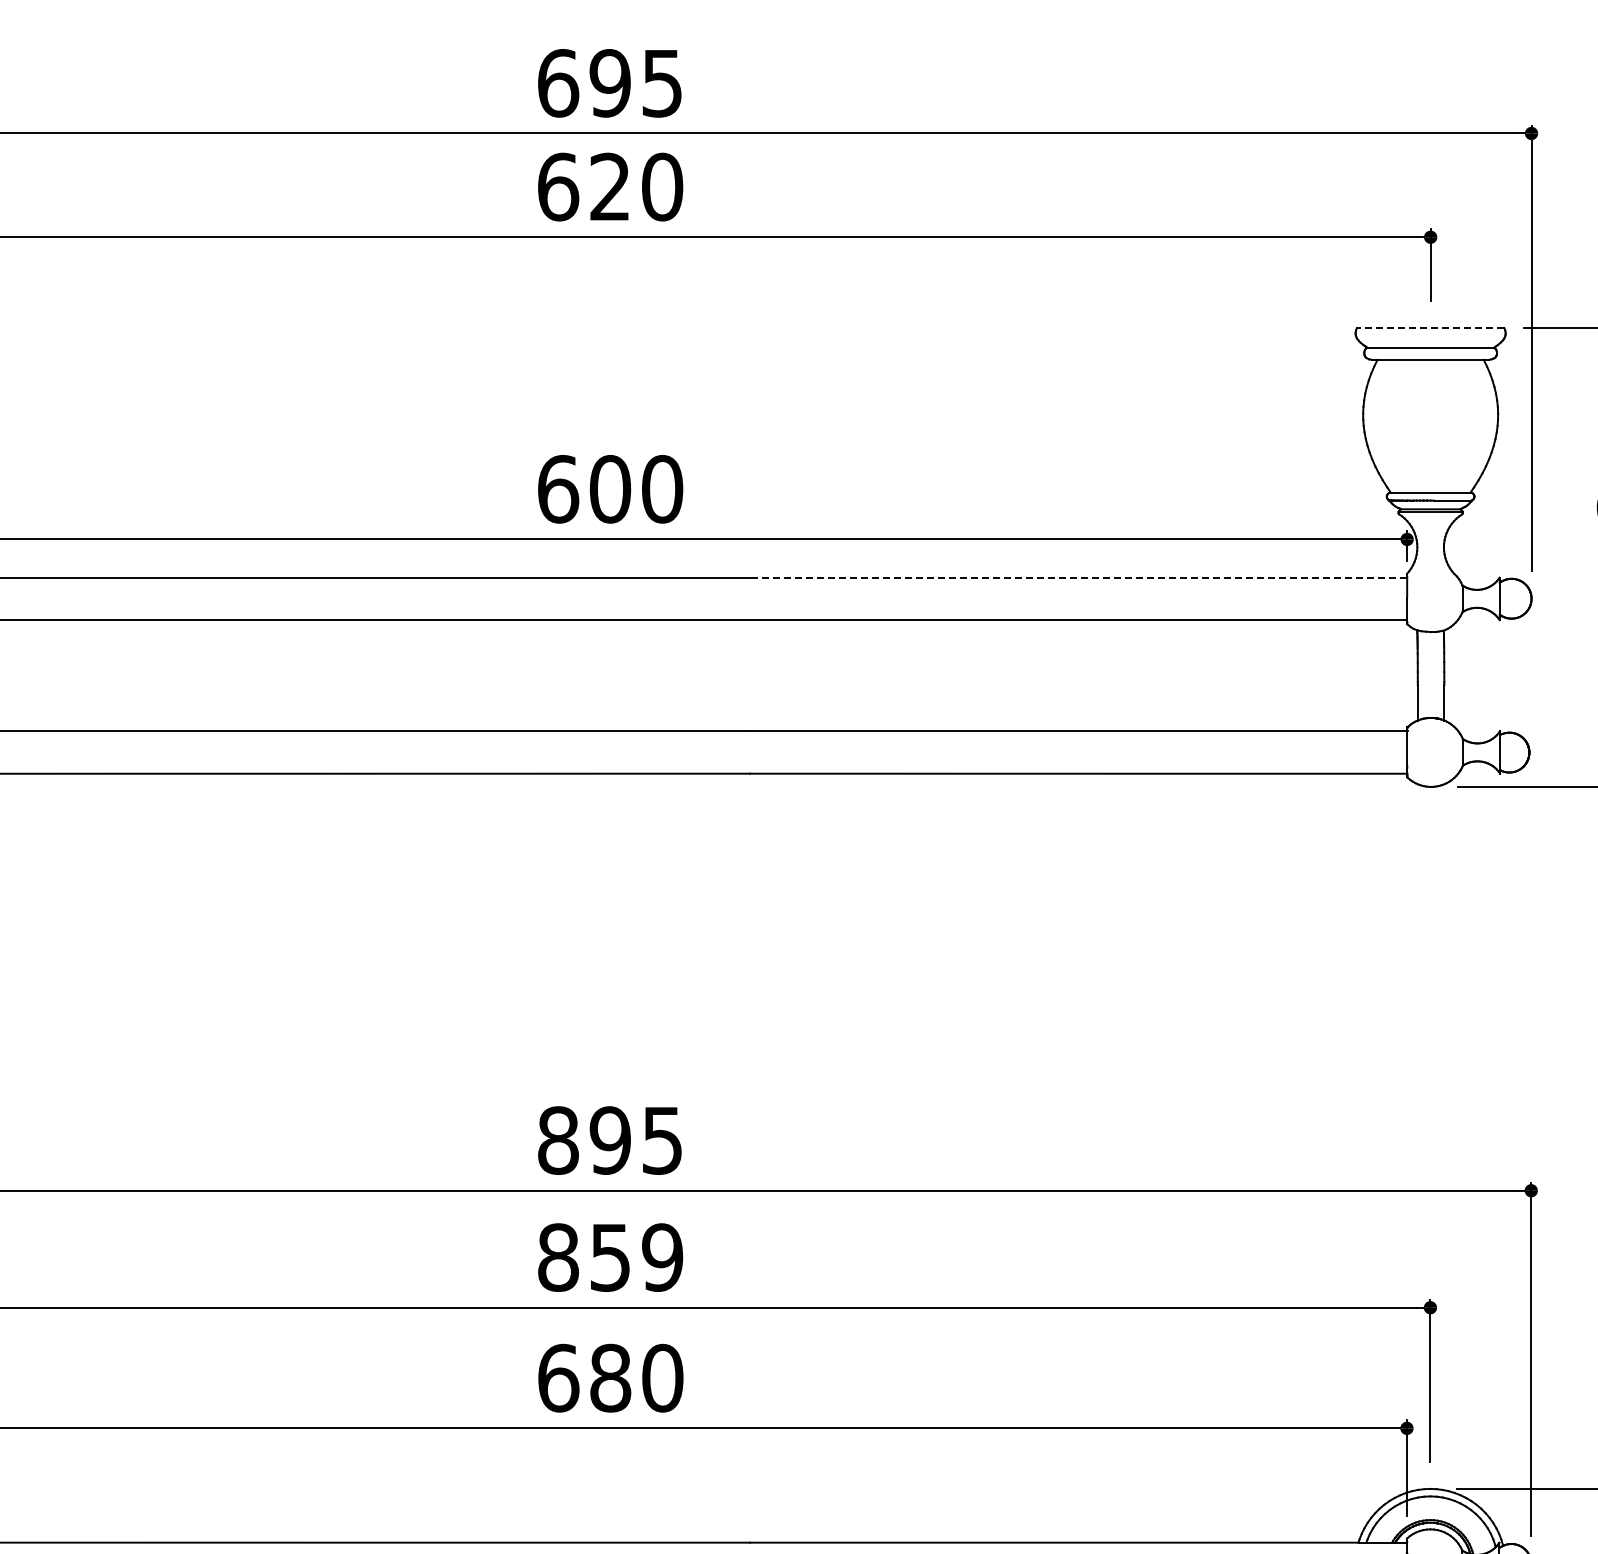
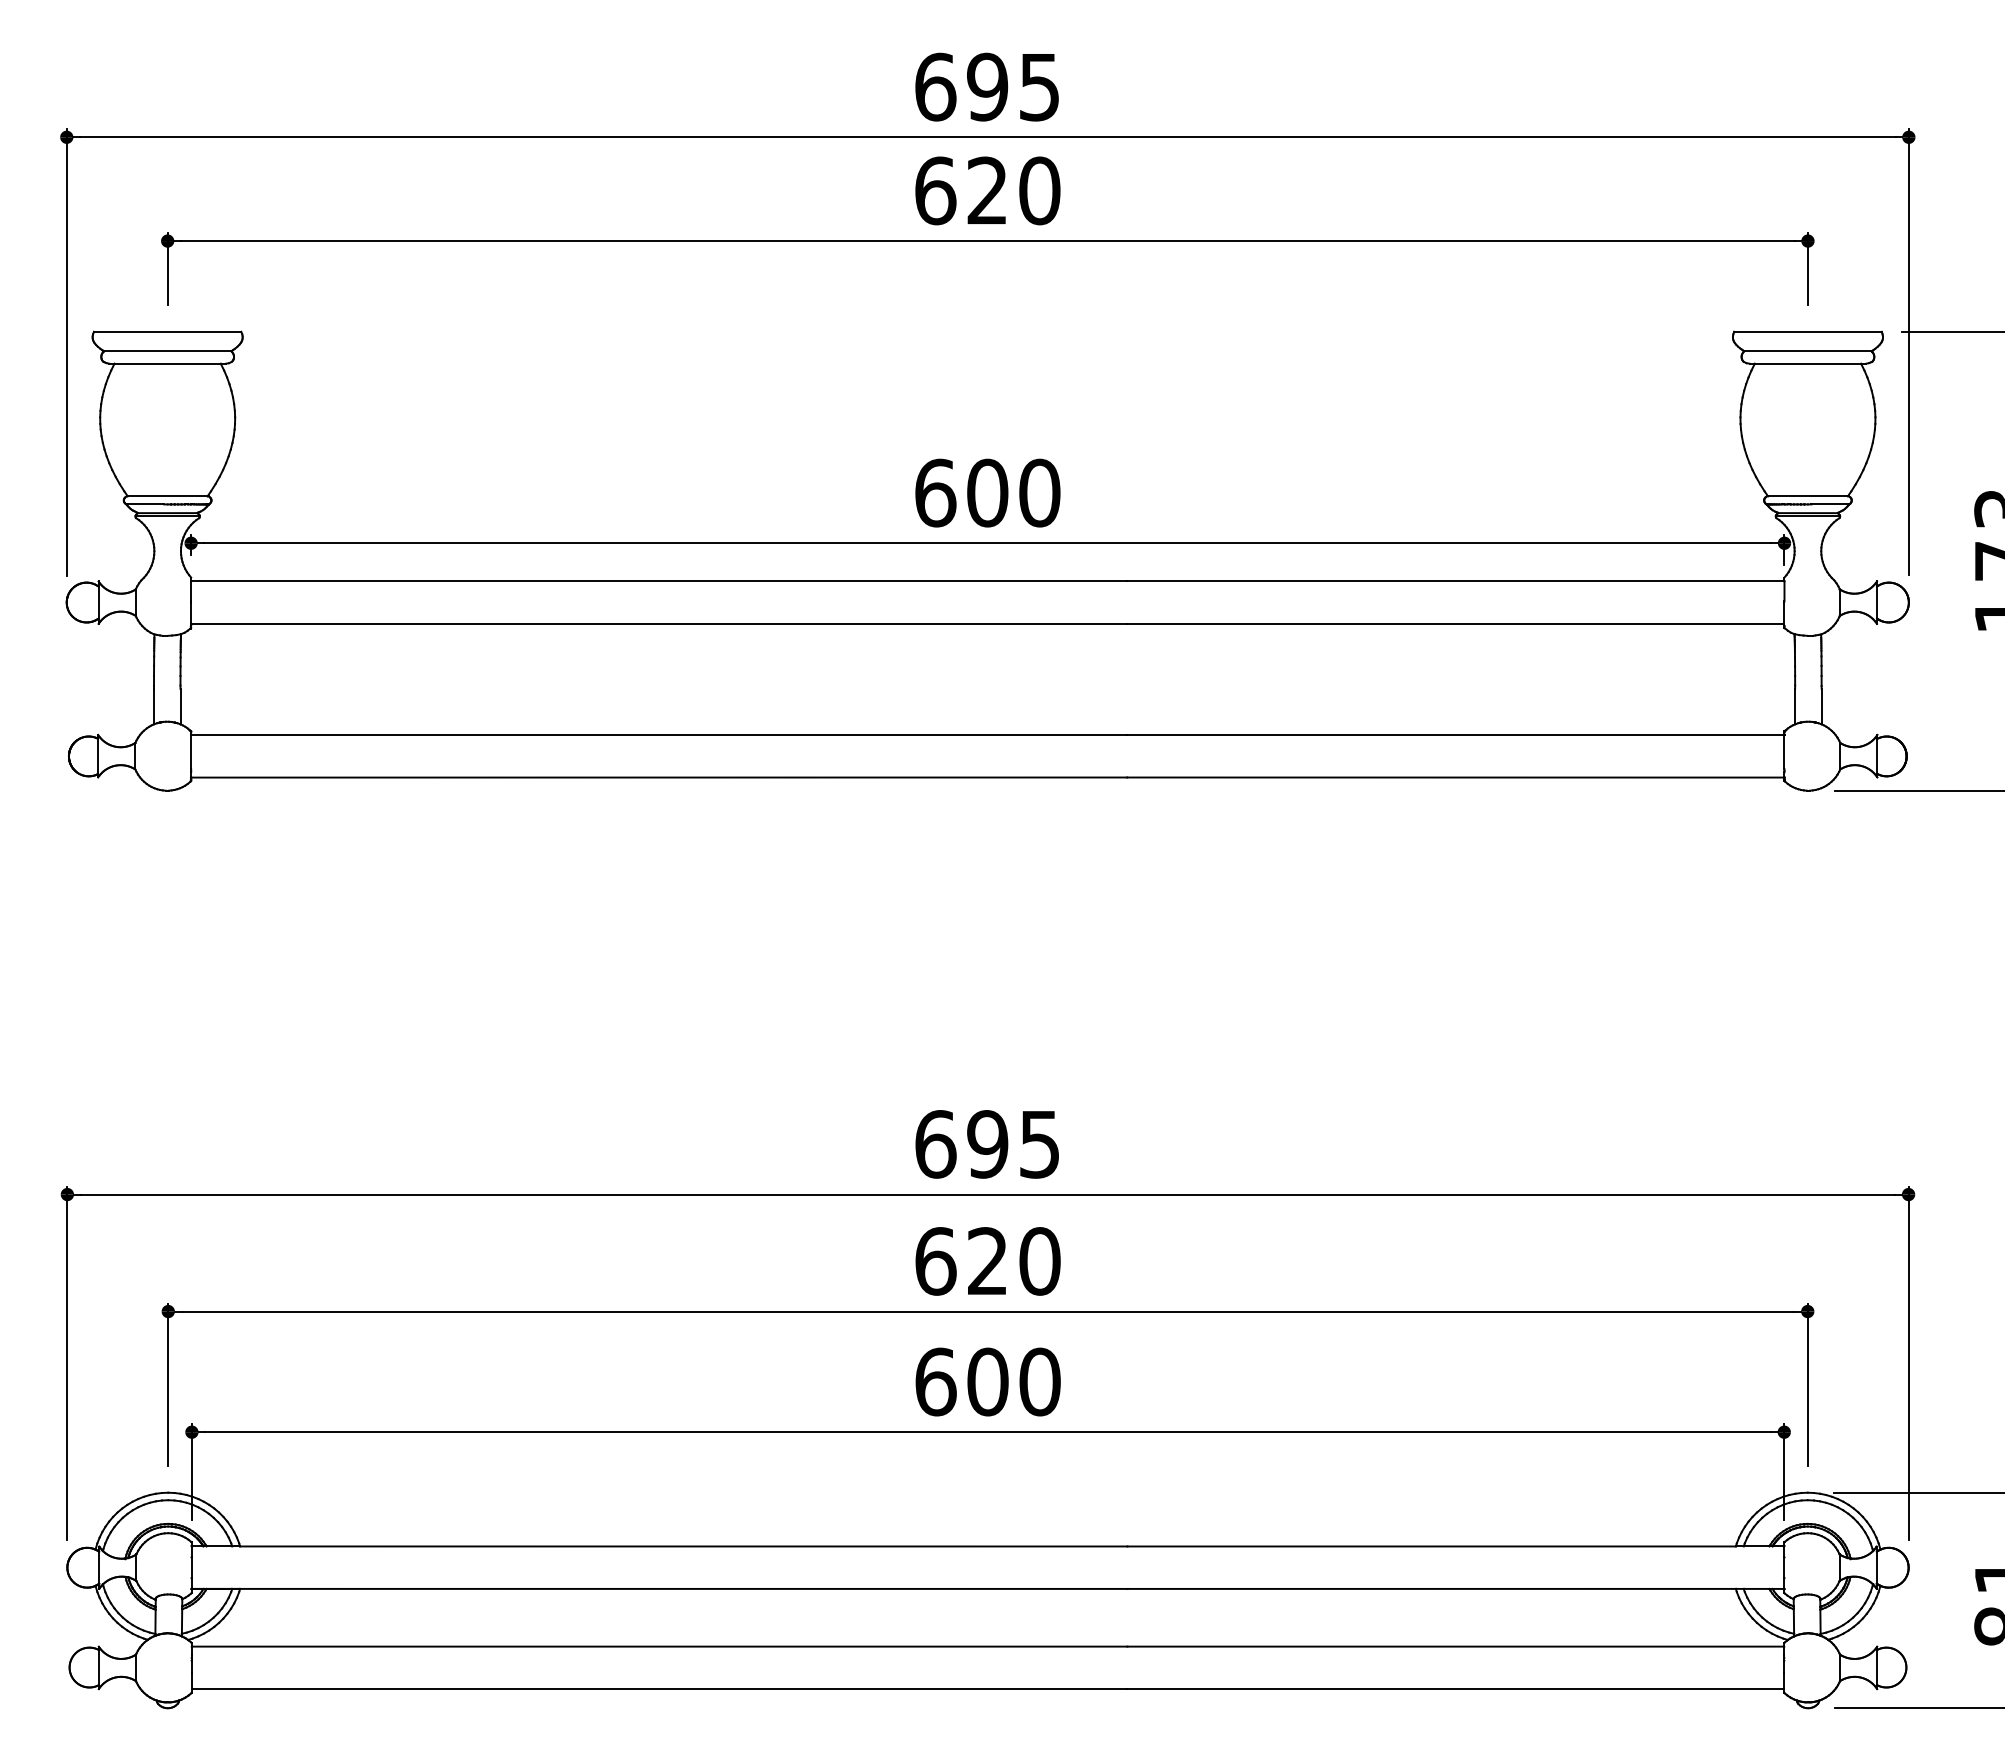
line: (1430, 327) -> (1807, 331), dashed -> solid
line: (1078, 577) -> (1455, 581), dashed -> solid
text: (558, 1140) -> (935, 1144), 895 -> 695
text: (610, 1257) -> (987, 1261), 859 -> 620
text: (610, 1378) -> (987, 1382), 680 -> 600

